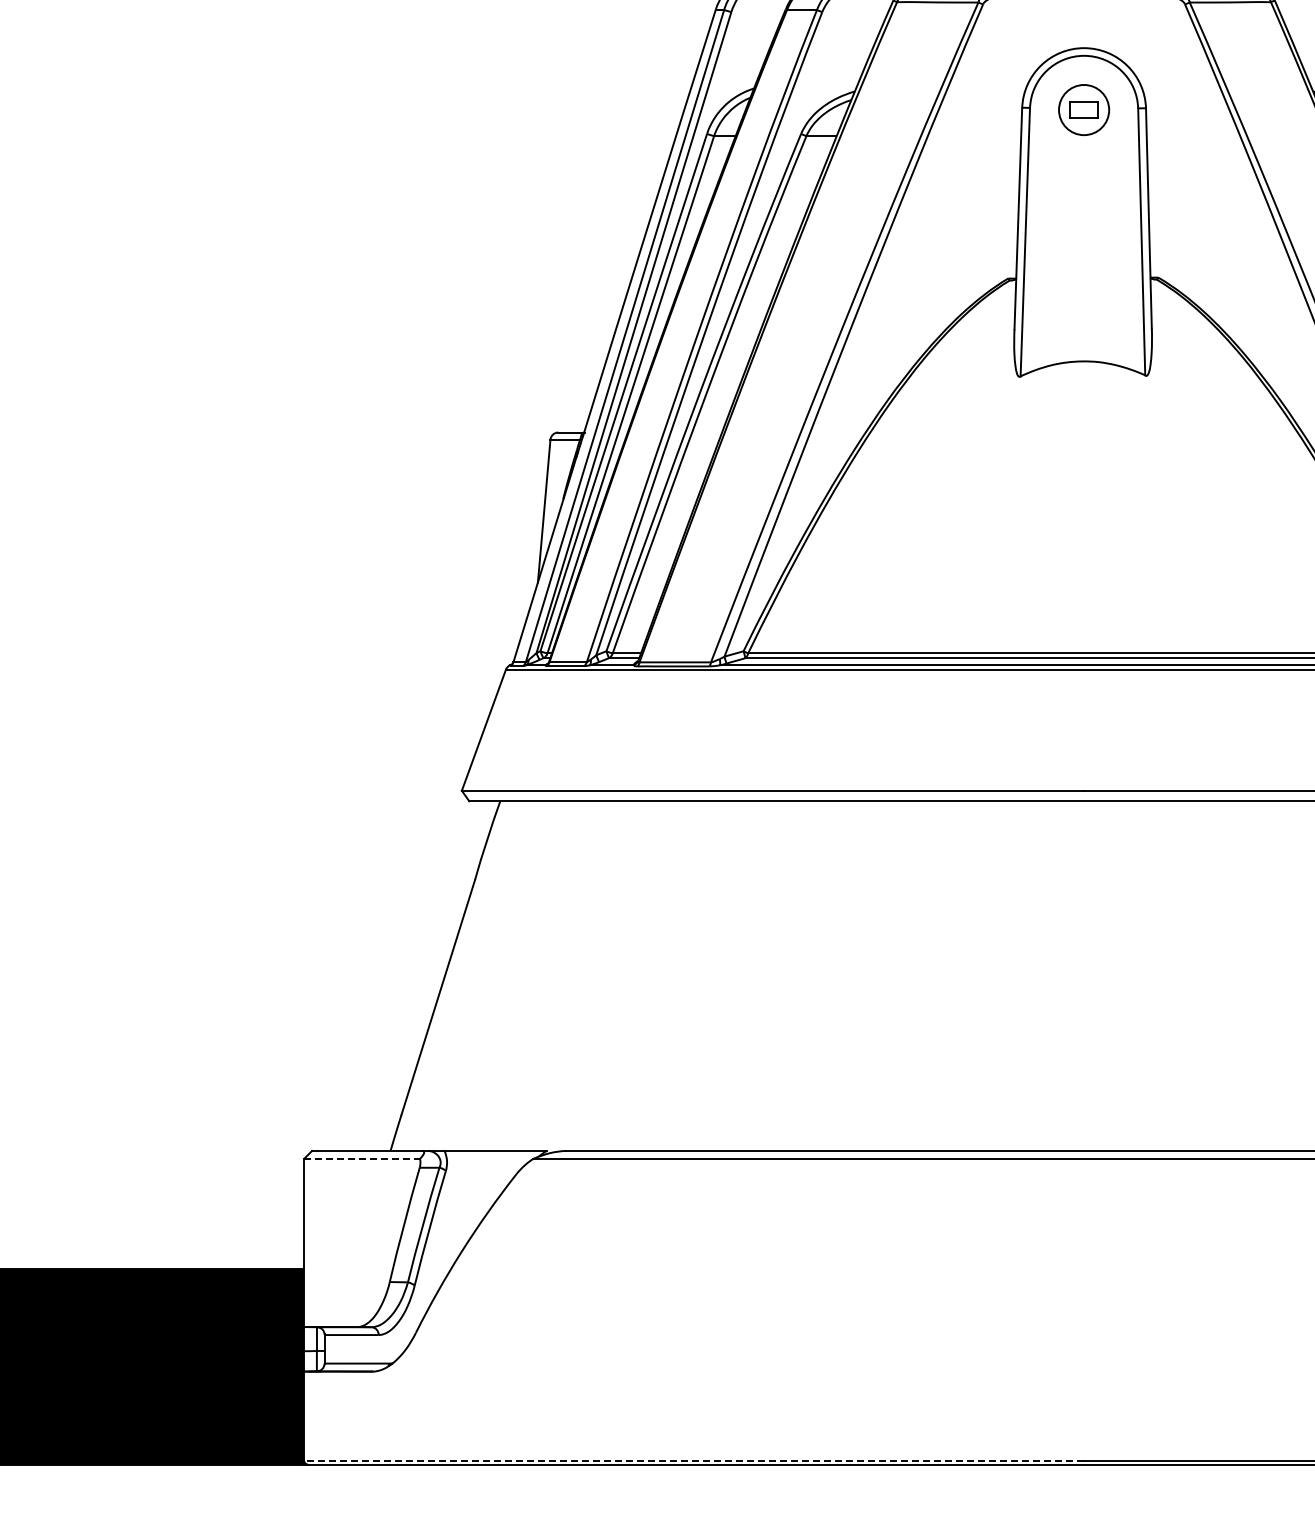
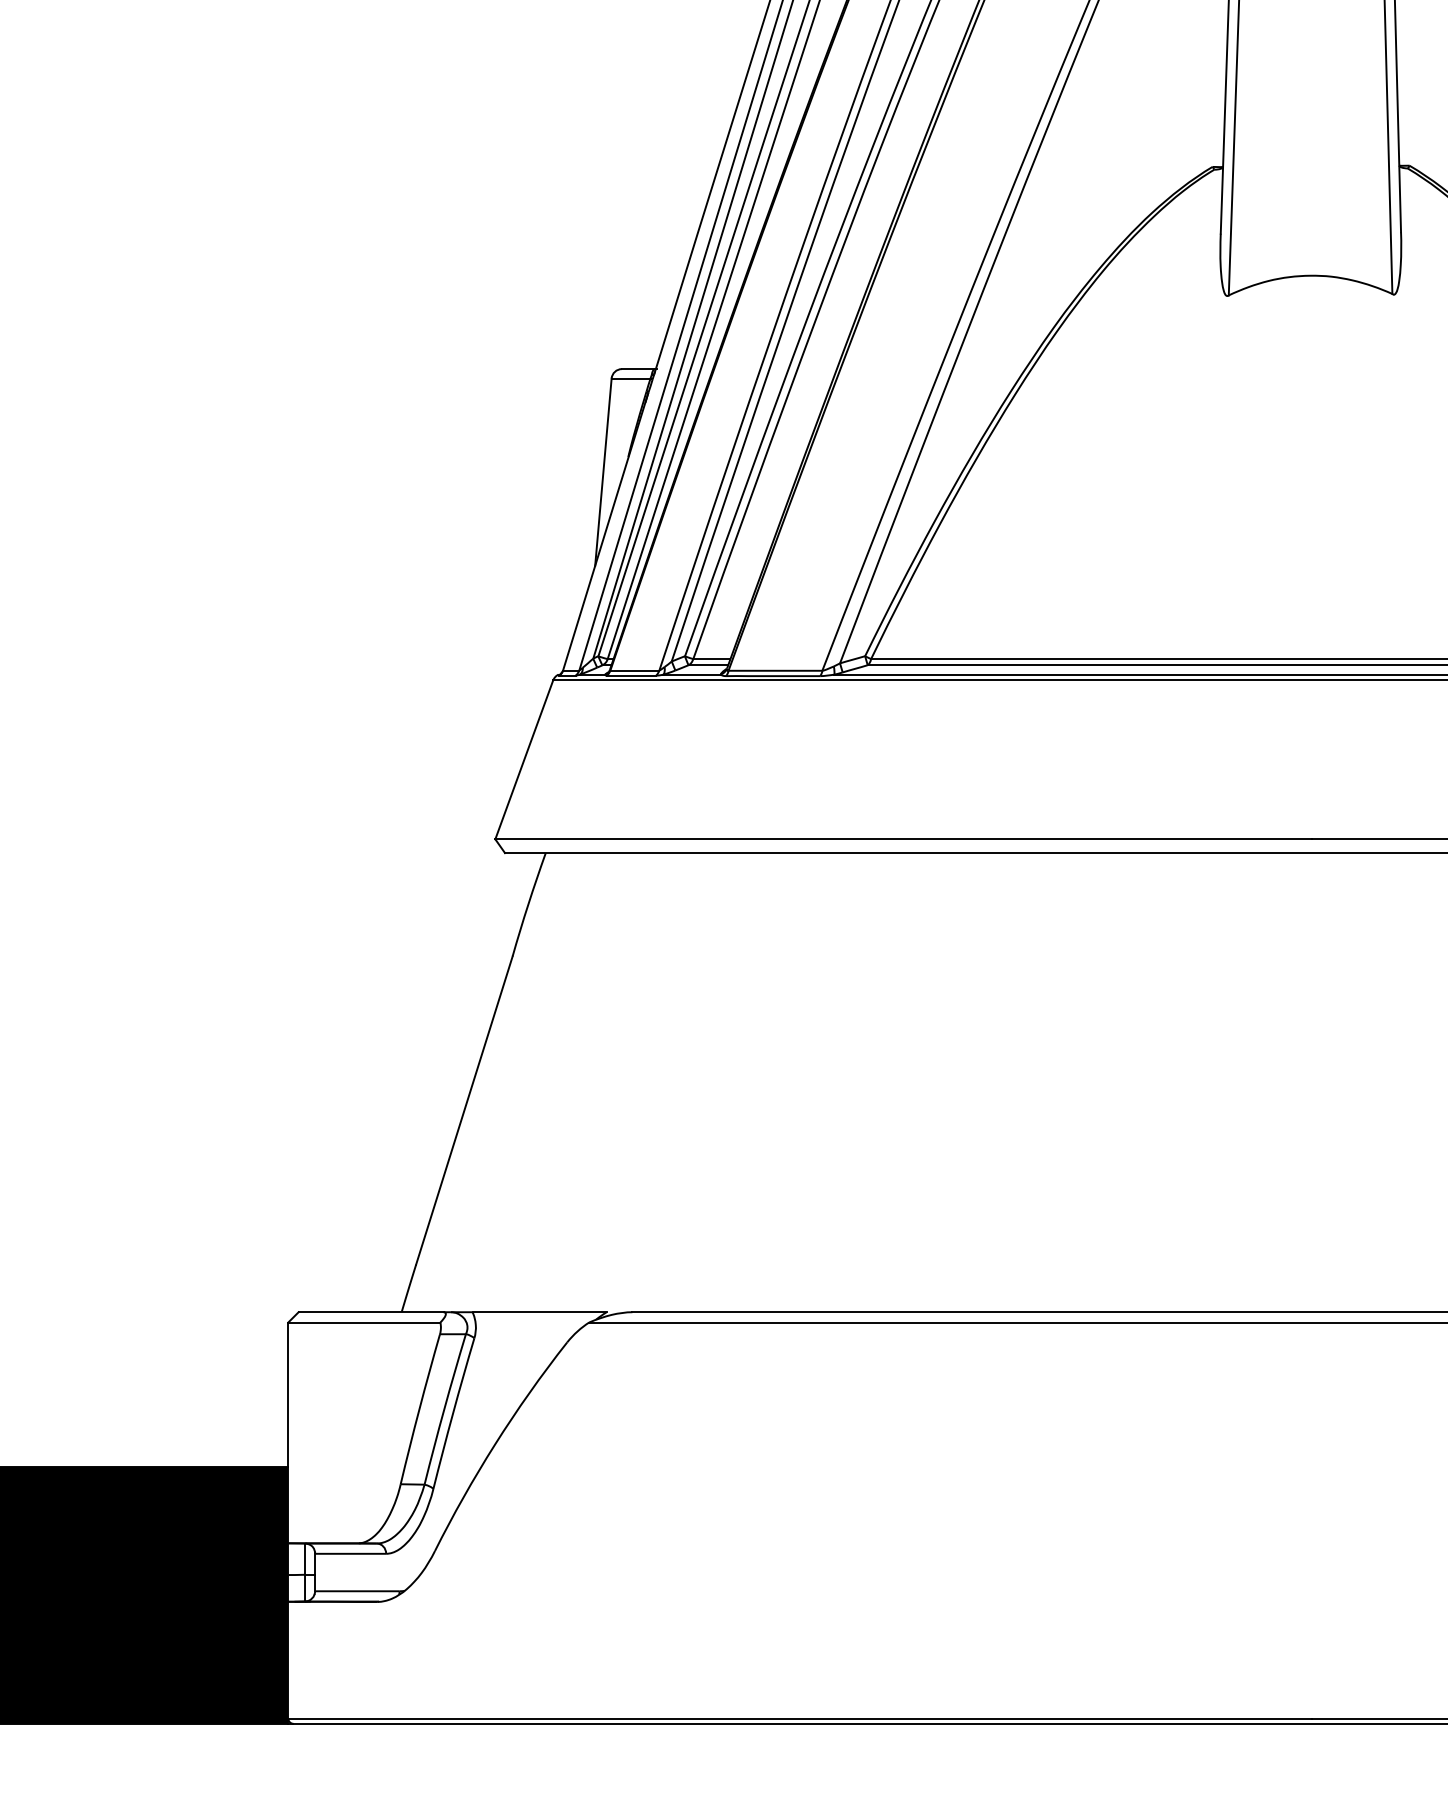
line: (362, 1158) -> (364, 1322), dashed -> solid
line: (694, 1460) -> (800, 1718), dashed -> solid

